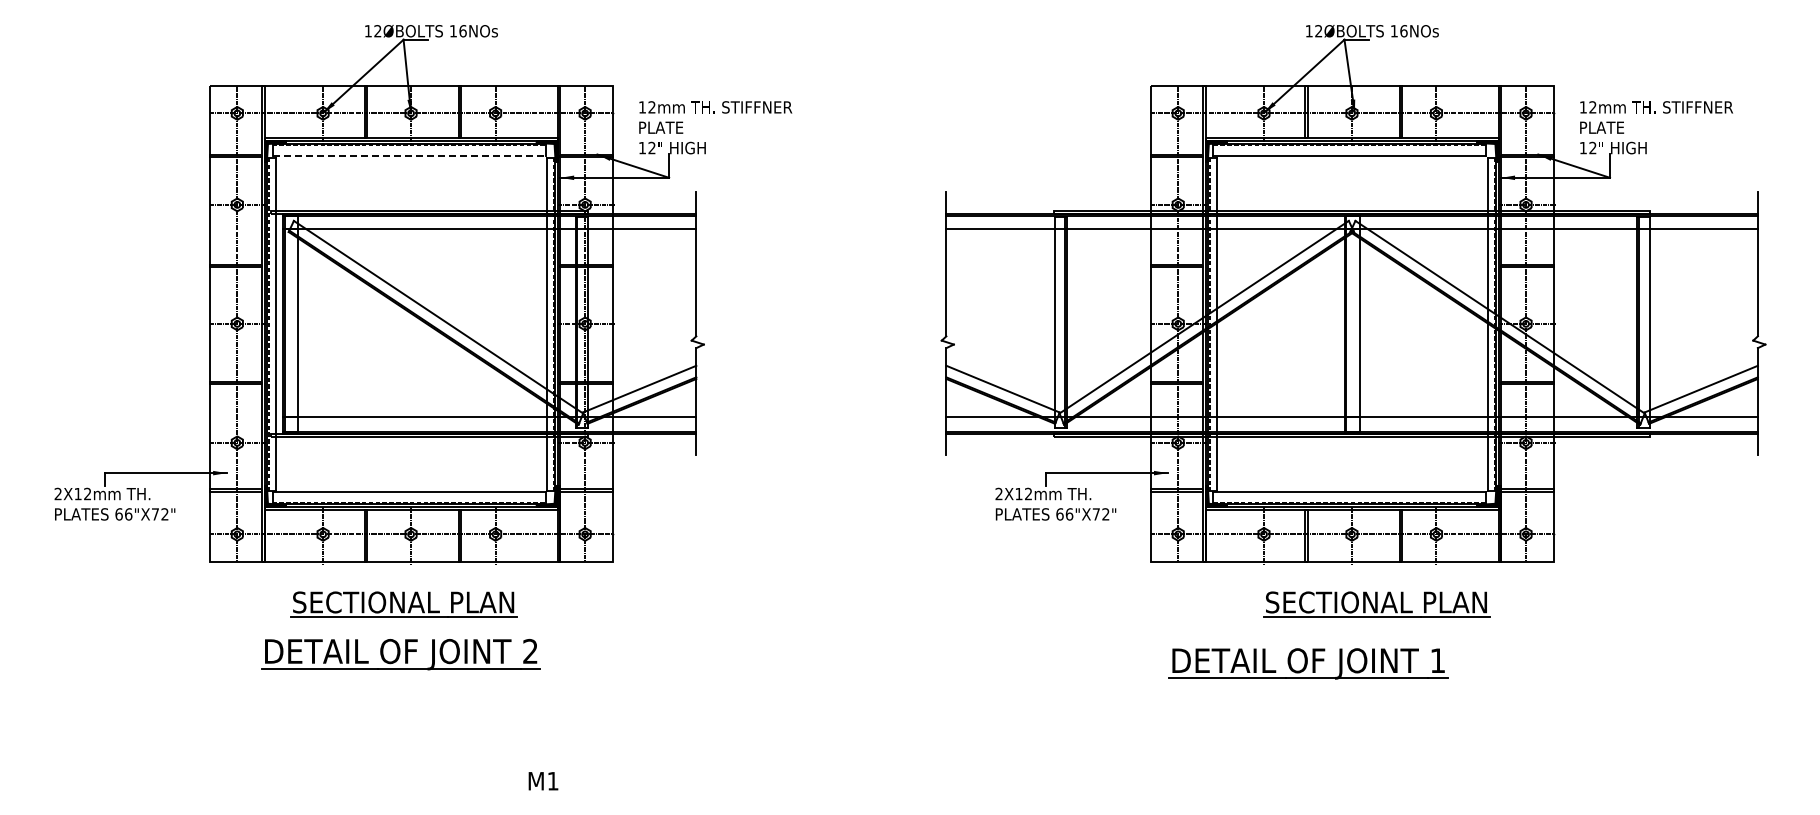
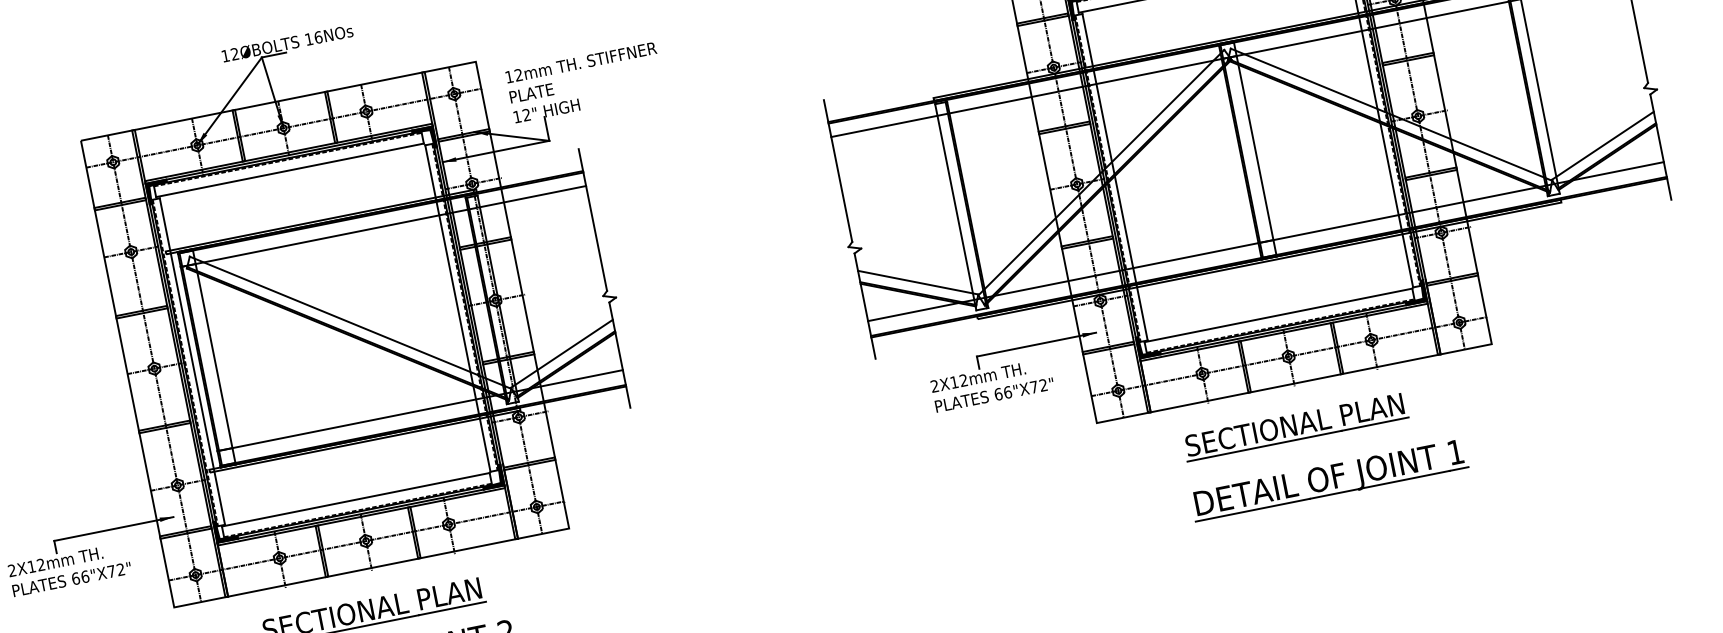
line: (409, 155) -> (290, 169), dashed -> solid
part: (1376, 604) -> (1295, 426), moved
part: (1308, 663) -> (1329, 480), moved

